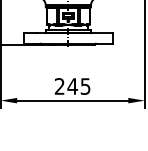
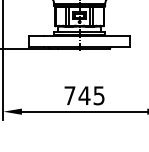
text: (59, 86) -> (69, 95), 245 -> 745

